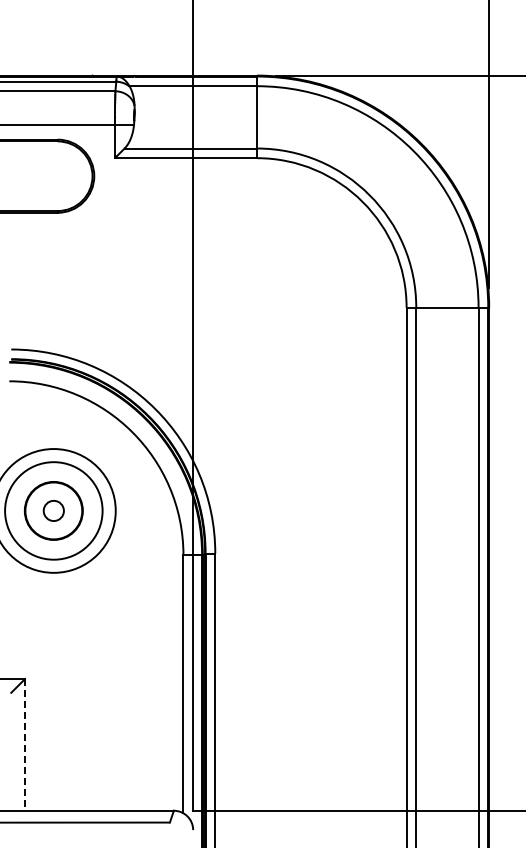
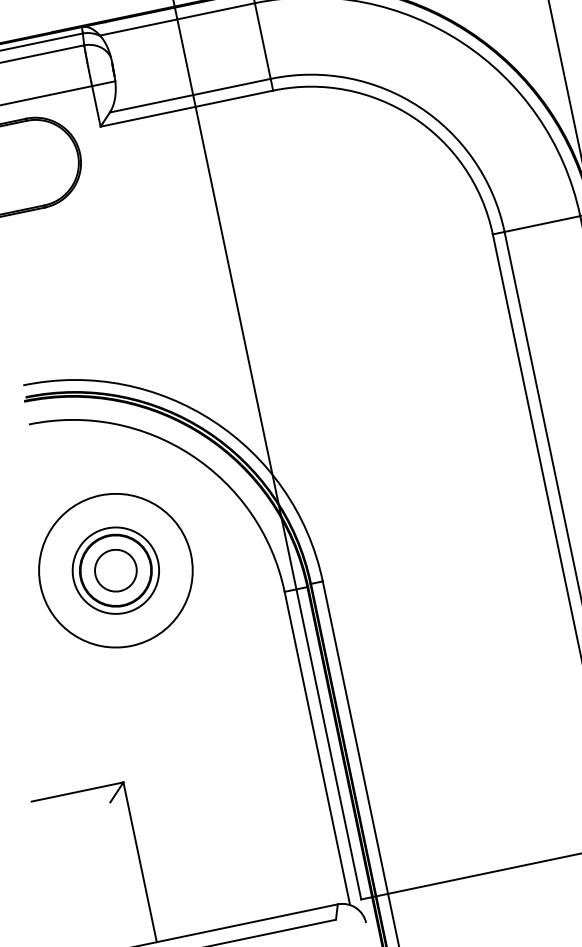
circle: (53, 510) -> (115, 570), size x0.71
circle: (53, 510) -> (115, 570), size x1.67
line: (24, 744) -> (139, 861), dashed -> solid

